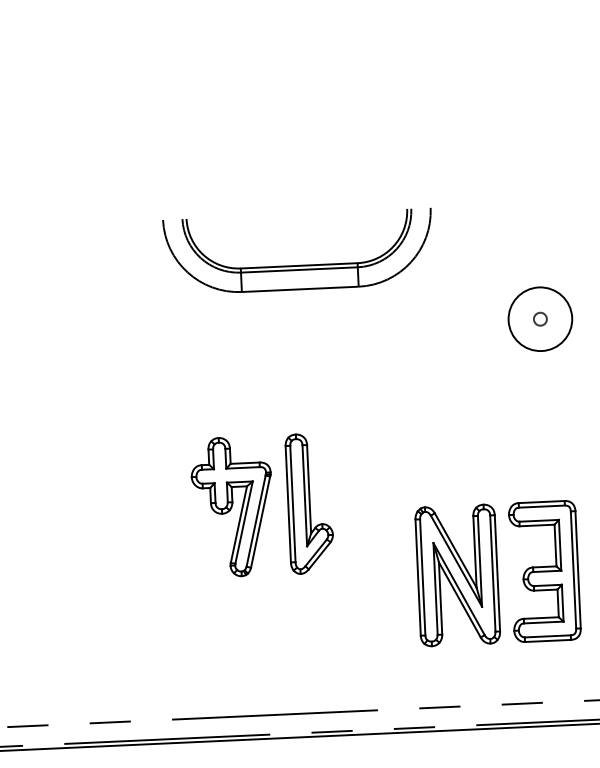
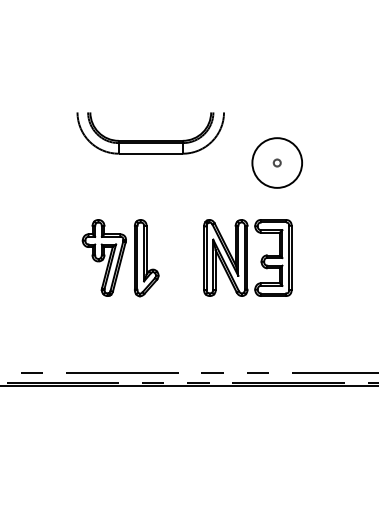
part: (298, 265) -> (150, 140), moved
circle: (540, 318) -> (277, 162), size x1.43
part: (497, 572) -> (247, 257), moved

